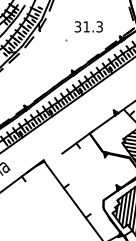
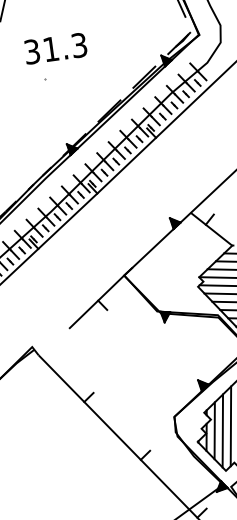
text: (88, 26) -> (54, 47), moved

